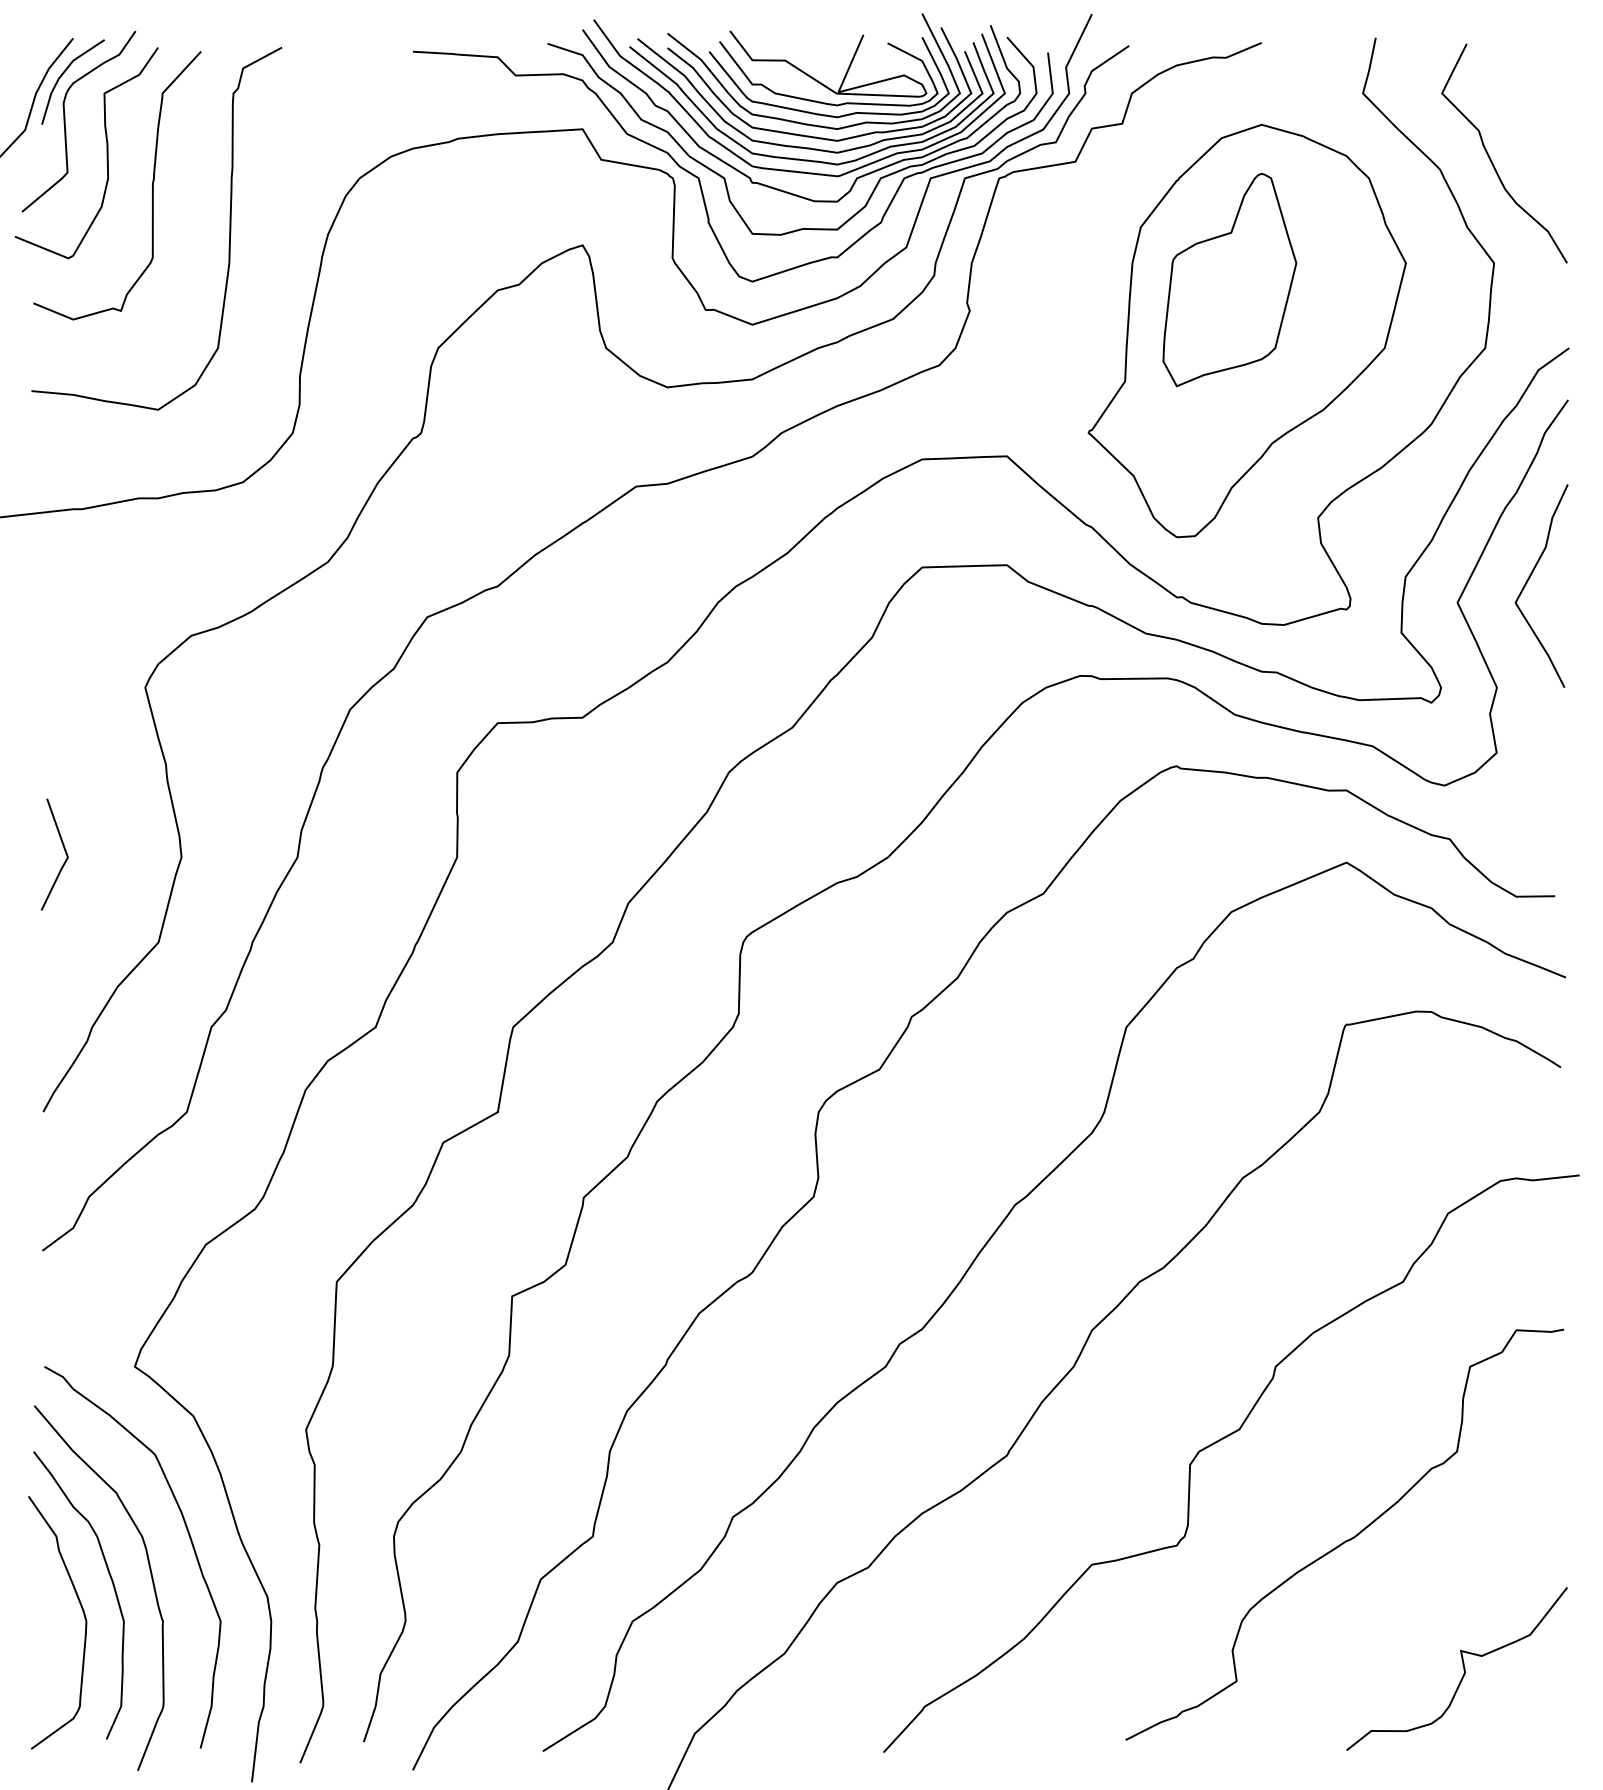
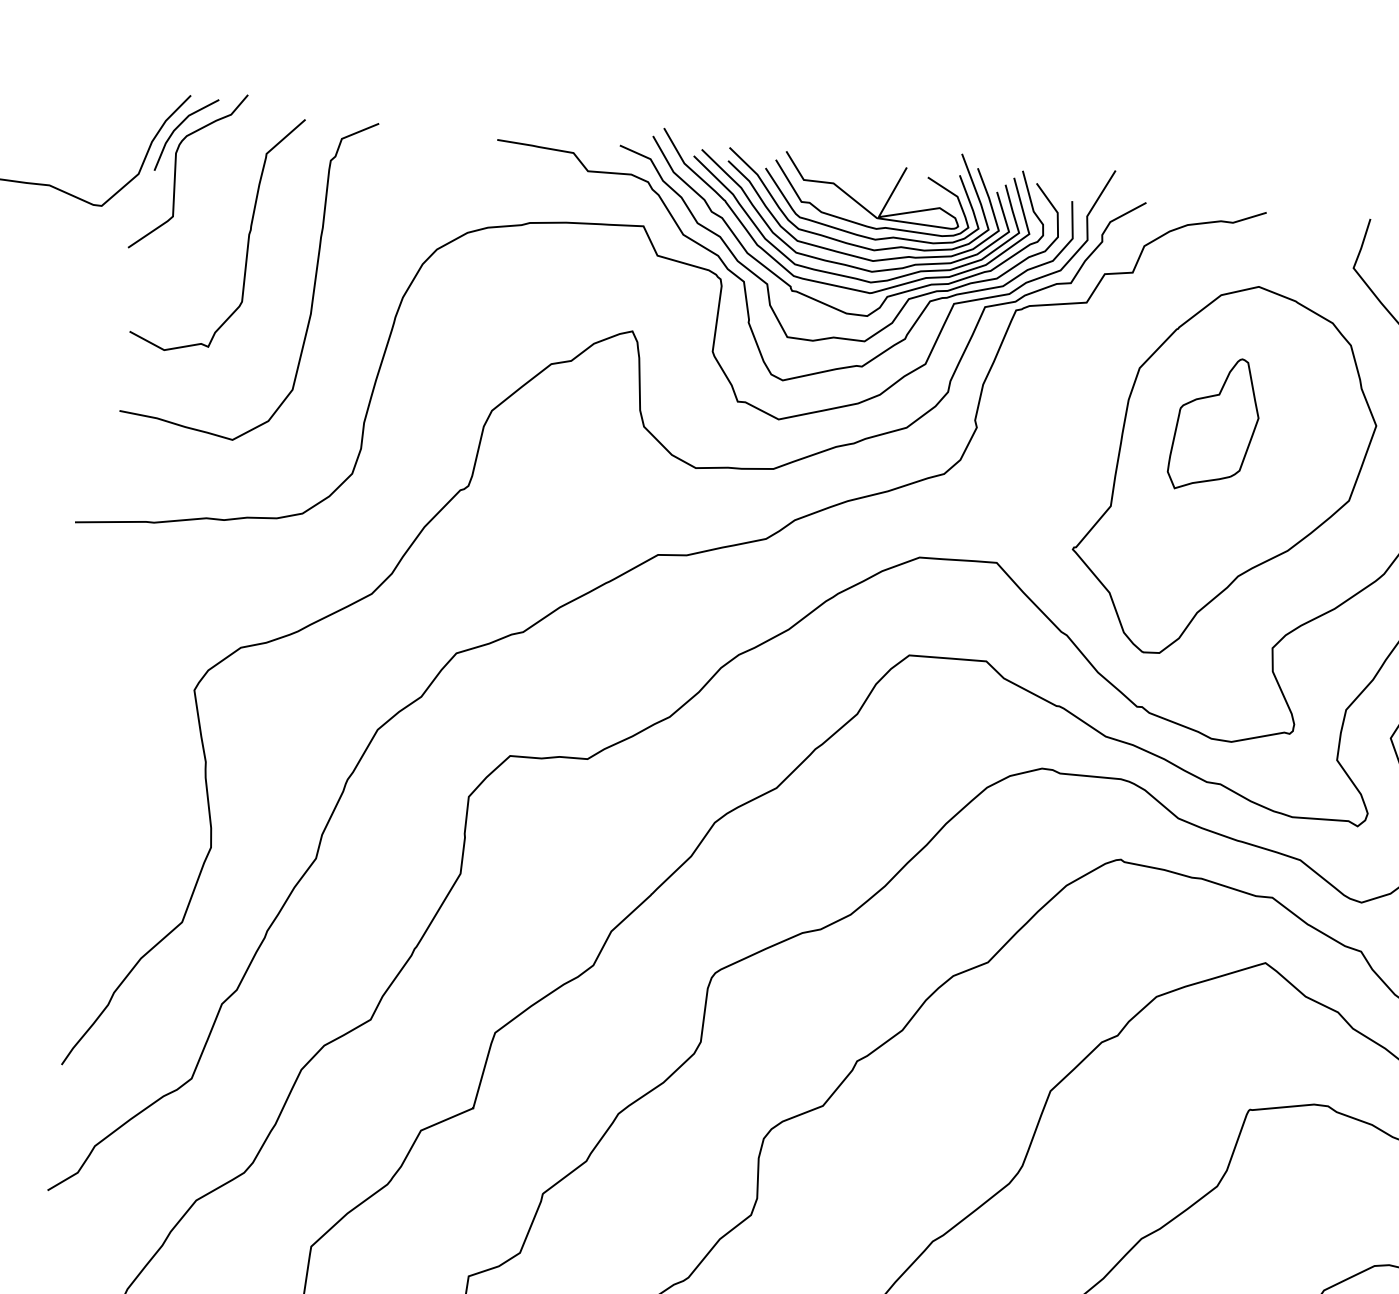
curve: (106, 153) -> (210, 202), removed
part: (1229, 280) -> (1214, 424), size x0.7
line: (64, 851) -> (105, 830), removed

